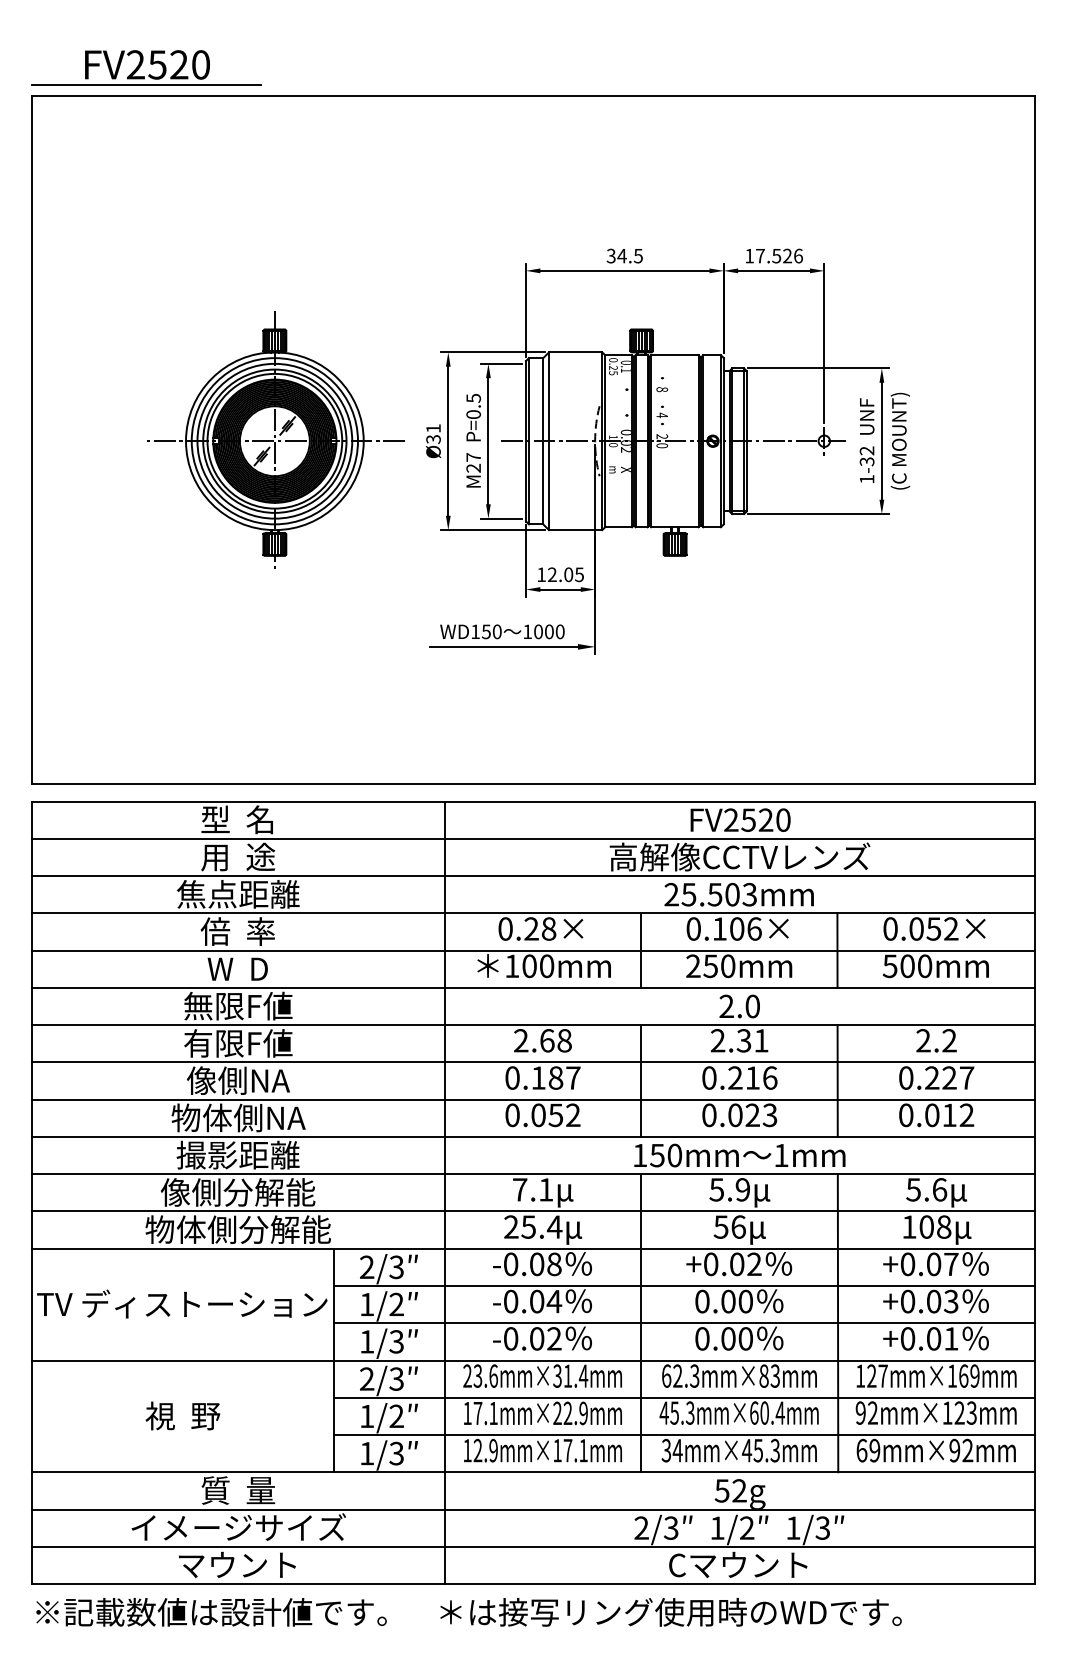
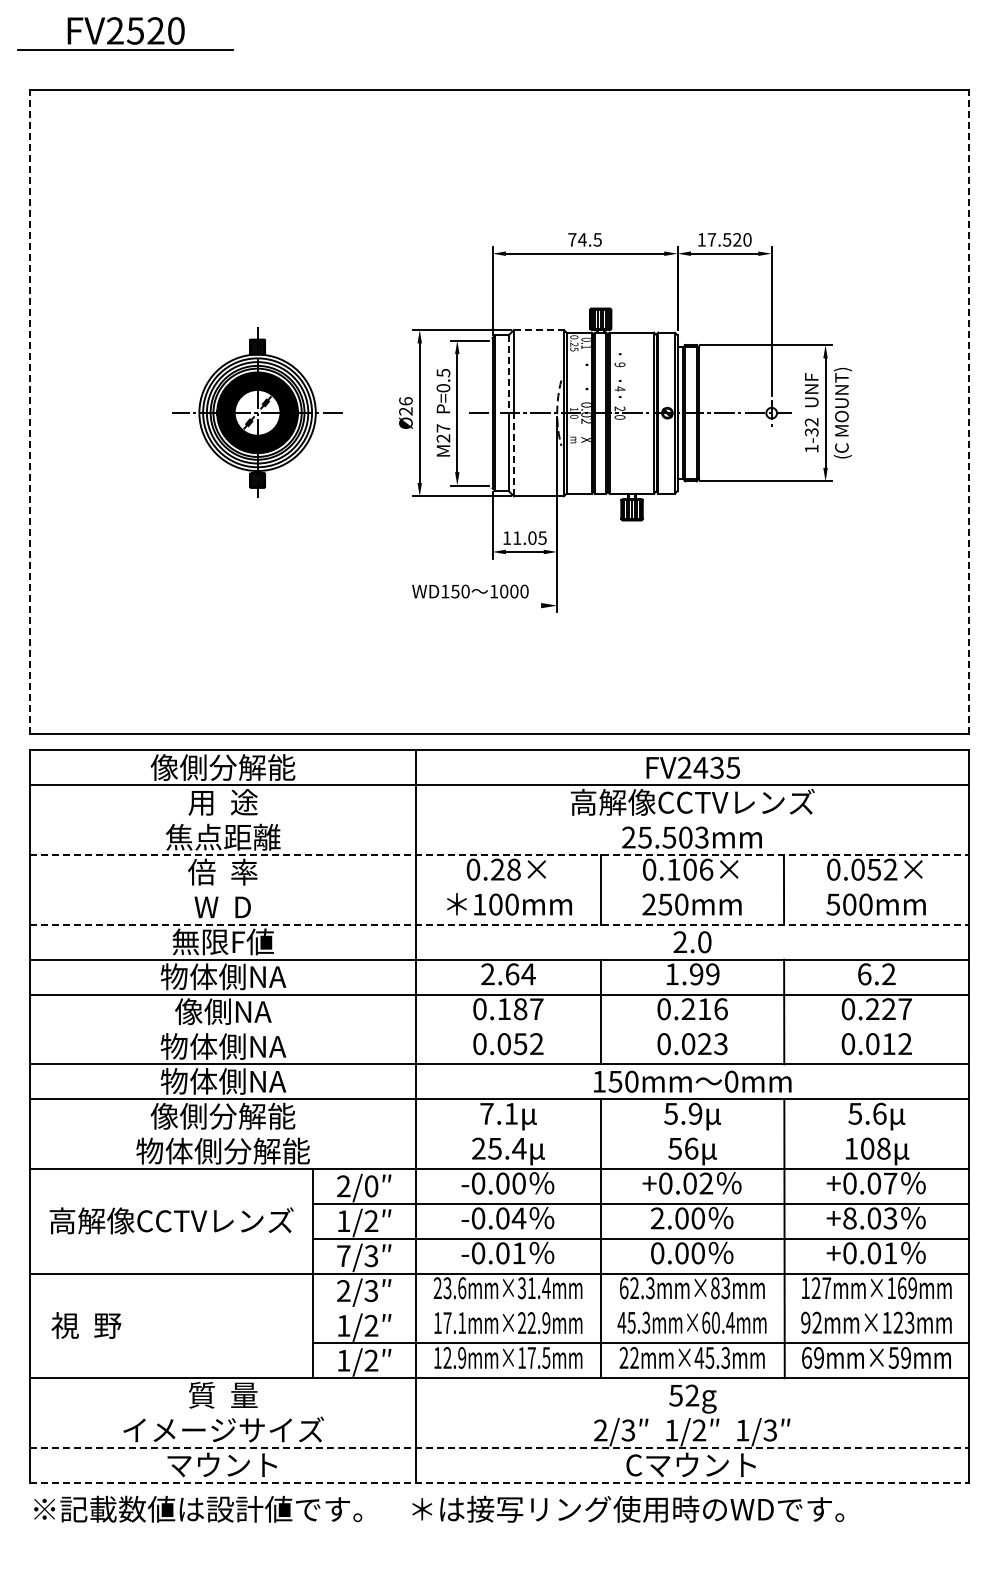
part: (146, 67) -> (125, 33), moved
text: (611, 255) -> (572, 239), 34.5 -> 74.5
text: (798, 255) -> (747, 239), 17.526 -> 17.520
line: (575, 352) -> (538, 330), solid -> dashed
text: (661, 389) -> (619, 364), 8 -> 9
line: (543, 399) -> (508, 374), solid -> dashed
text: (433, 434) -> (405, 406), Ø31 -> Ø26
part: (274, 439) -> (257, 411), size x0.7
line: (32, 440) -> (30, 412), solid -> dashed
line: (1034, 440) -> (968, 412), solid -> dashed
line: (549, 485) -> (514, 454), solid -> dashed
text: (552, 574) -> (517, 537), 12.05 -> 11.05
line: (503, 646) -> (471, 605), removed
text: (237, 819) -> (222, 767), 型  名 -> 像側分解能
text: (765, 819) -> (716, 767), FV2520 -> FV2435
line: (533, 876) -> (499, 820), removed
line: (533, 913) -> (499, 855), solid -> dashed
line: (533, 950) -> (499, 889), removed
line: (533, 987) -> (499, 924), solid -> dashed
text: (564, 1040) -> (528, 974), 2.68 -> 2.64
text: (739, 1040) -> (692, 974), 2.31 -> 1.99
text: (923, 1040) -> (864, 974), 2.2 -> 6.2
text: (238, 1043) -> (223, 976), 有限F値 -> 物体側NA
line: (533, 1099) -> (499, 1029), removed
text: (238, 1155) -> (223, 1081), 撮影距離 -> 物体側NA
text: (781, 1155) -> (731, 1081), 1mm -> 0mm
line: (533, 1211) -> (499, 1134), removed
text: (553, 1264) -> (518, 1183), -0.08 -> -0.00
text: (396, 1267) -> (371, 1186), 2/3 -> 2/0
text: (702, 1301) -> (657, 1218), 0.00 -> 2.00
text: (907, 1301) -> (849, 1218), +0.03 -> +8.03
text: (181, 1303) -> (170, 1220), TV ディストーション -> 高解像CCTVレンズ
text: (553, 1337) -> (518, 1252), -0.02 -> -0.01
text: (366, 1341) -> (343, 1255), 1/3 -> 7/3
line: (684, 1397) -> (640, 1308), removed
text: (183, 1415) -> (86, 1325), moved
text: (583, 1450) -> (546, 1357), 12.9mm×17.1mm -> 12.9mm×17.5mm
text: (672, 1450) -> (629, 1357), 34mm×45.3mm -> 22mm×45.3mm
text: (960, 1450) -> (899, 1357), 69mm×92mm -> 69mm×59mm
text: (396, 1453) -> (371, 1360), 1/3 -> 1/2
line: (533, 1509) -> (499, 1413), removed
line: (533, 1546) -> (499, 1447), solid -> dashed
line: (533, 1583) -> (499, 1482), solid -> dashed

